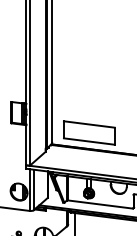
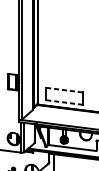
line: (89, 124) -> (64, 90), solid -> dashed
line: (89, 141) -> (64, 102), solid -> dashed

